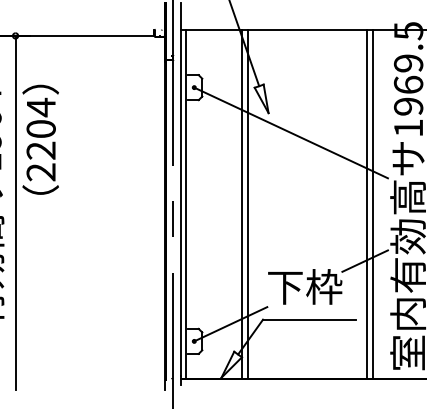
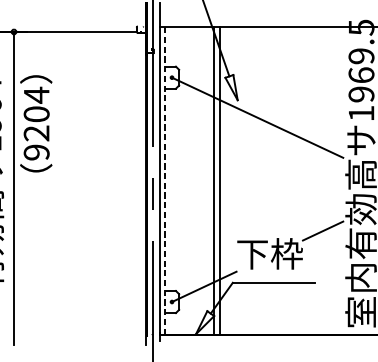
text: (41, 172) -> (36, 152), 2204 -> 9204
line: (366, 204) -> (324, 181), removed
line: (373, 204) -> (330, 181), removed
line: (185, 205) -> (164, 181), solid -> dashed

